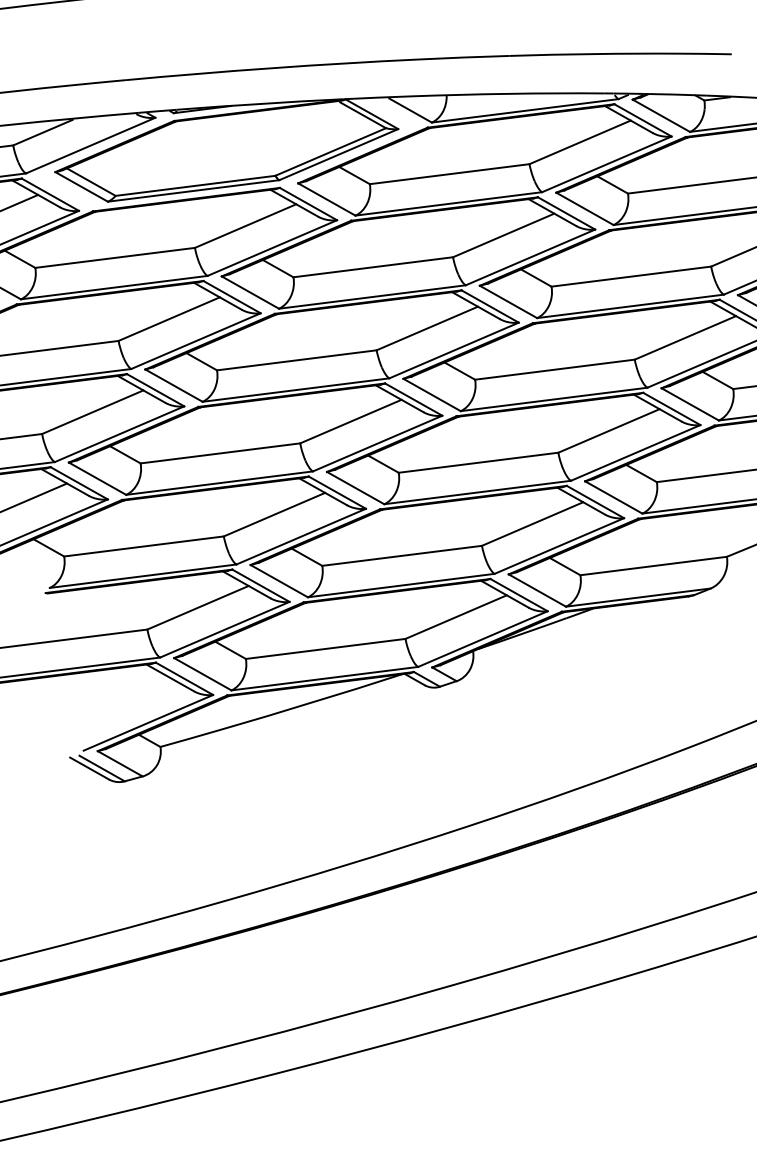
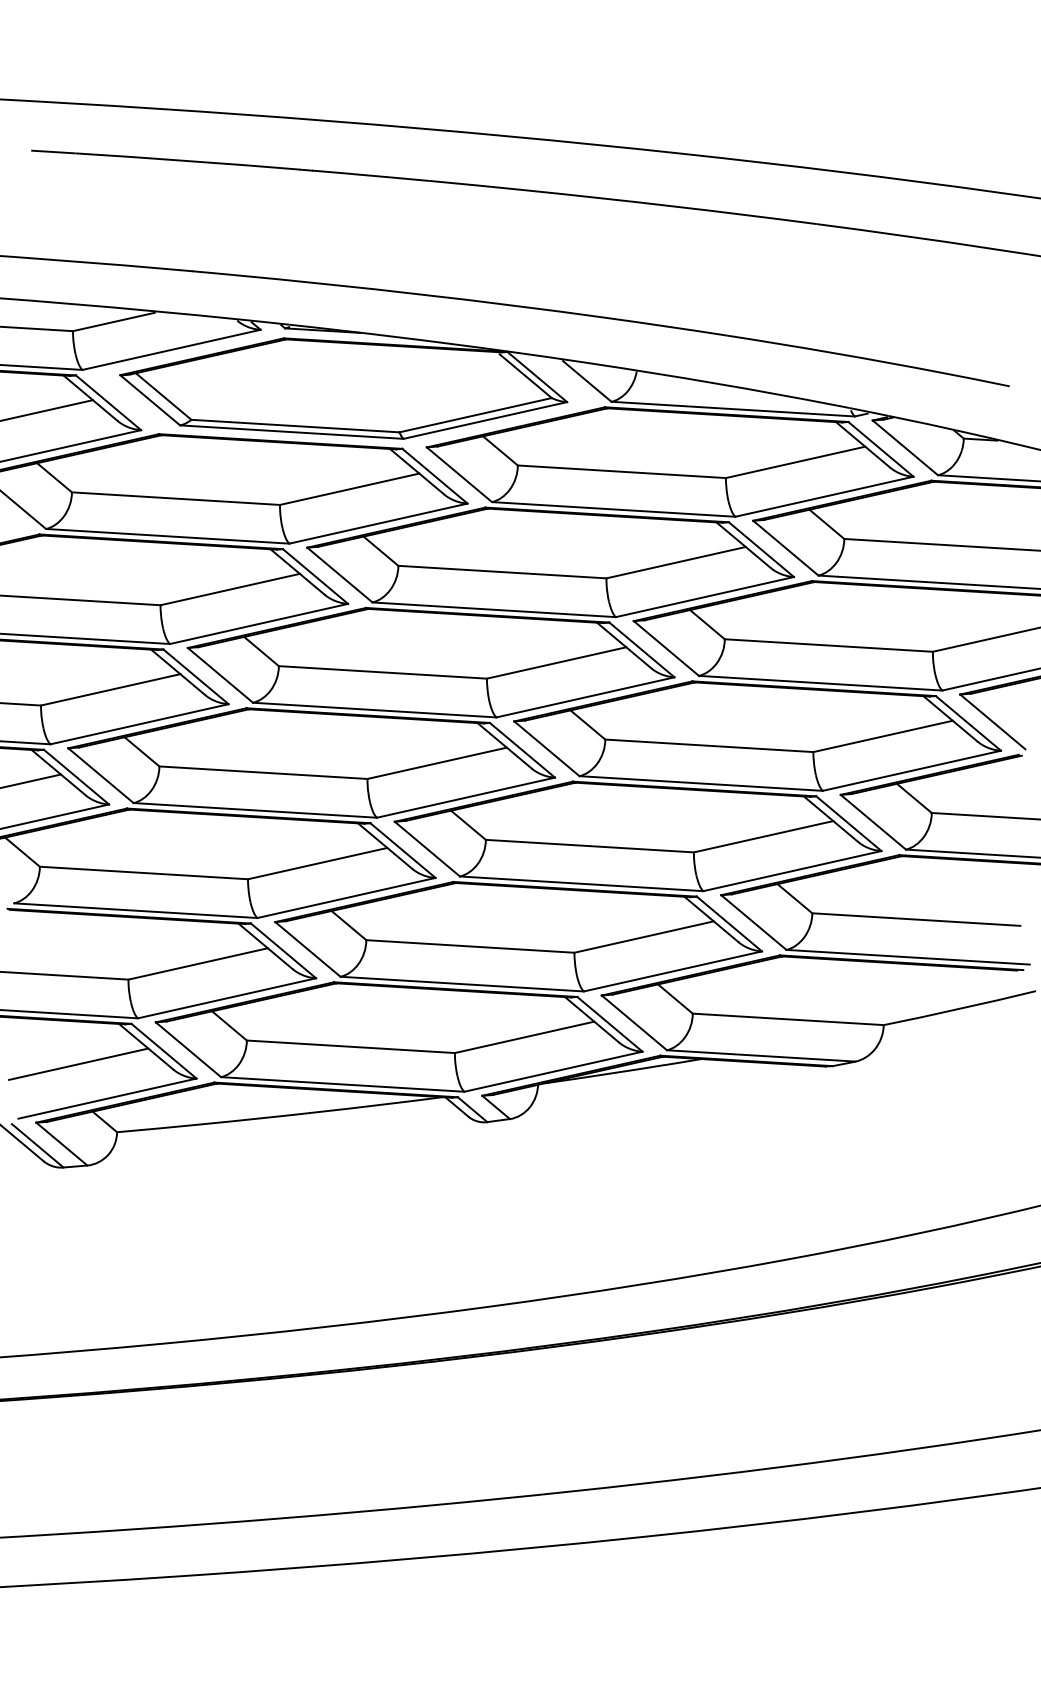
line: (121, 700) -> (78, 1063), added

